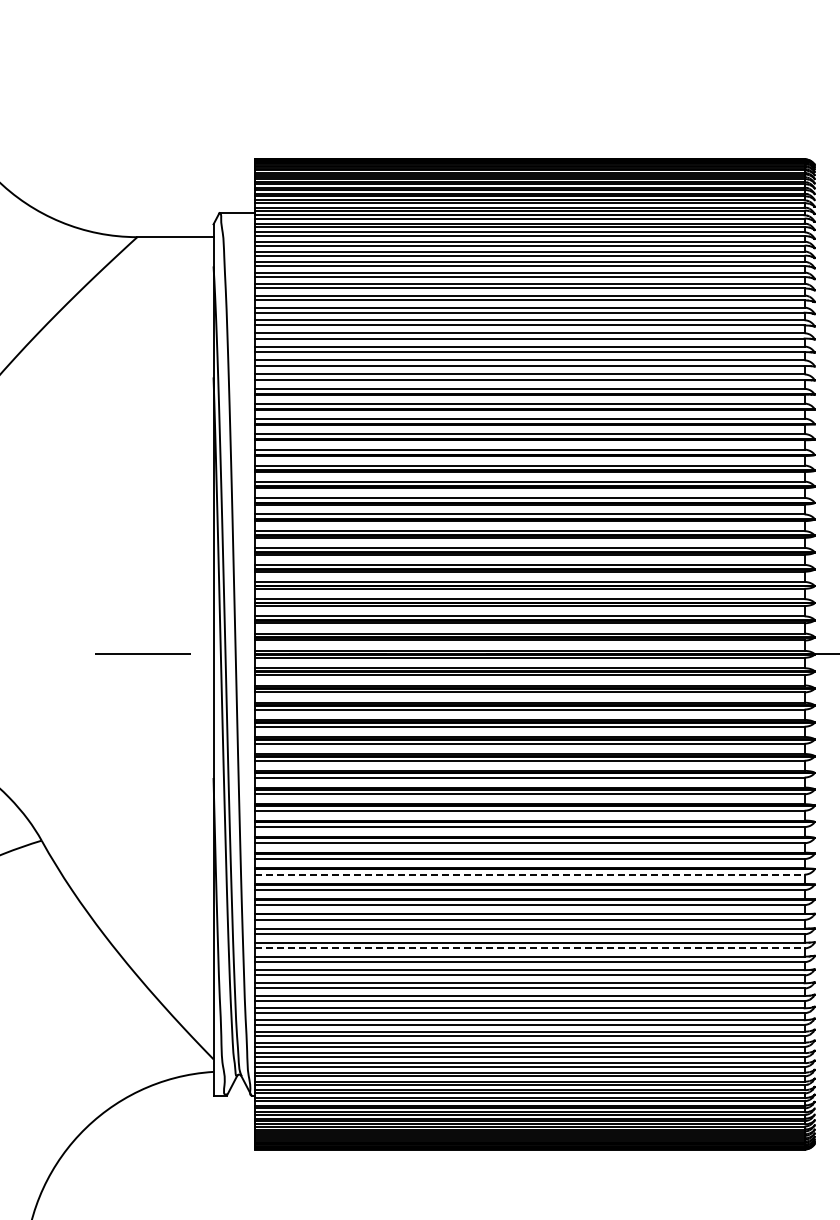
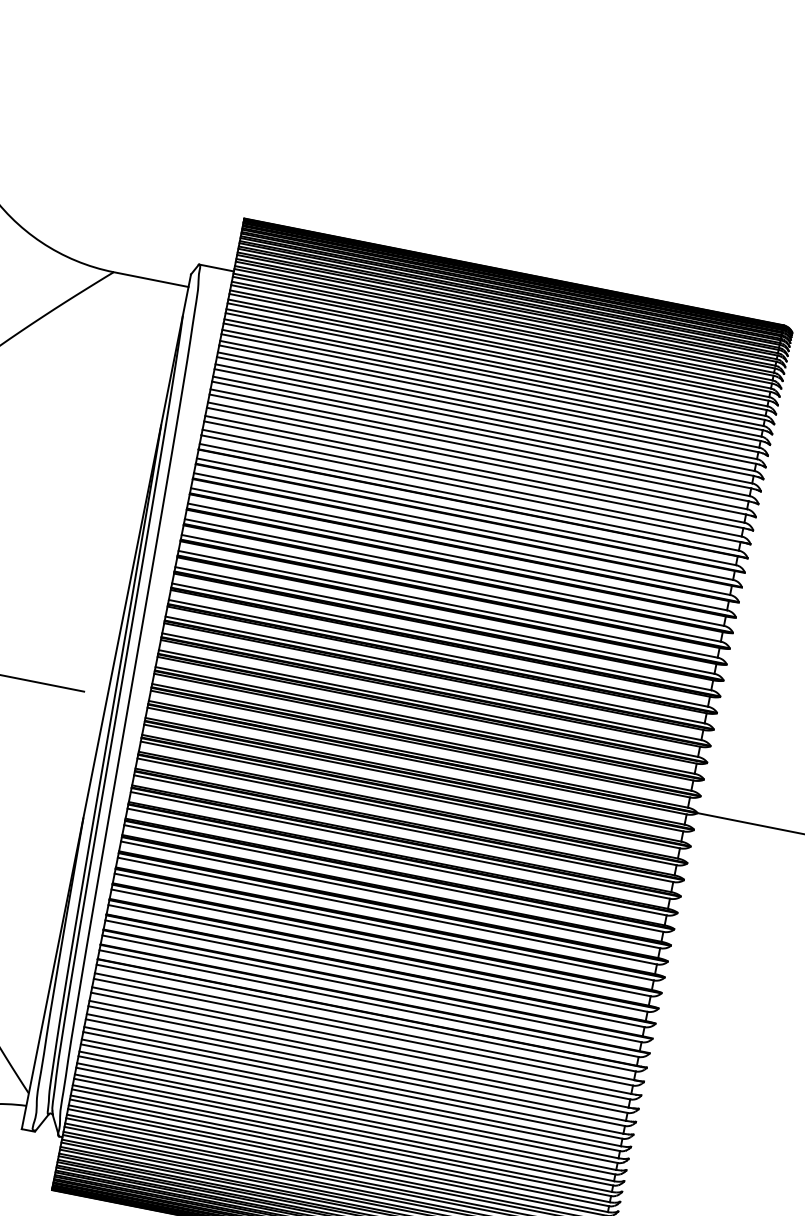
line: (529, 874) -> (374, 973), dashed -> solid
line: (529, 948) -> (360, 1046), dashed -> solid

